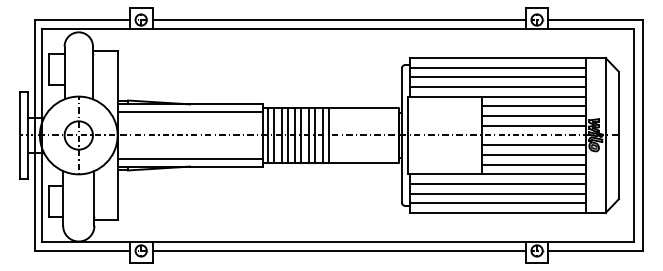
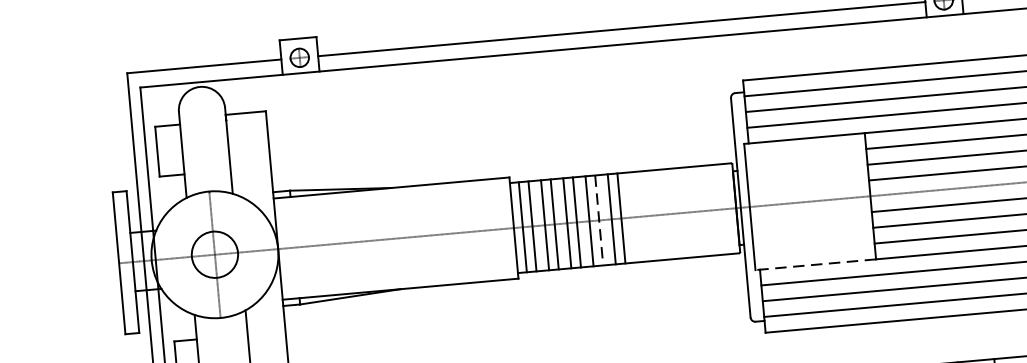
line: (189, 112) -> (391, 201), removed
line: (314, 135) -> (598, 220), solid -> dashed
line: (189, 158) -> (398, 276), removed
line: (444, 174) -> (815, 265), solid -> dashed

